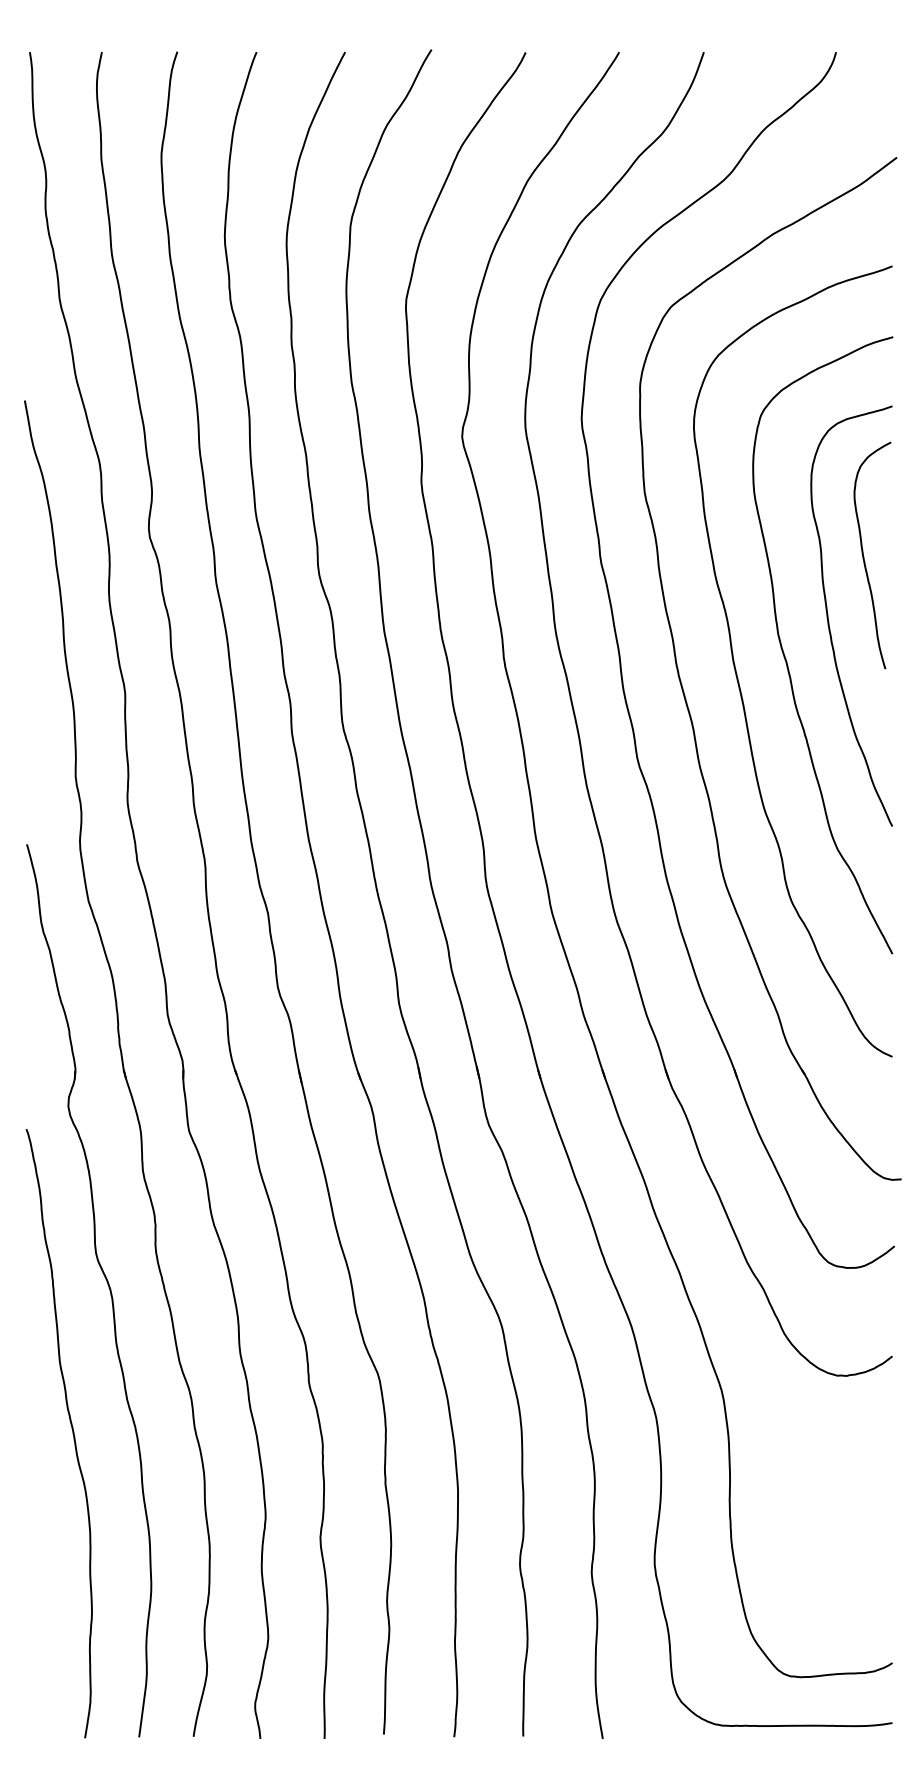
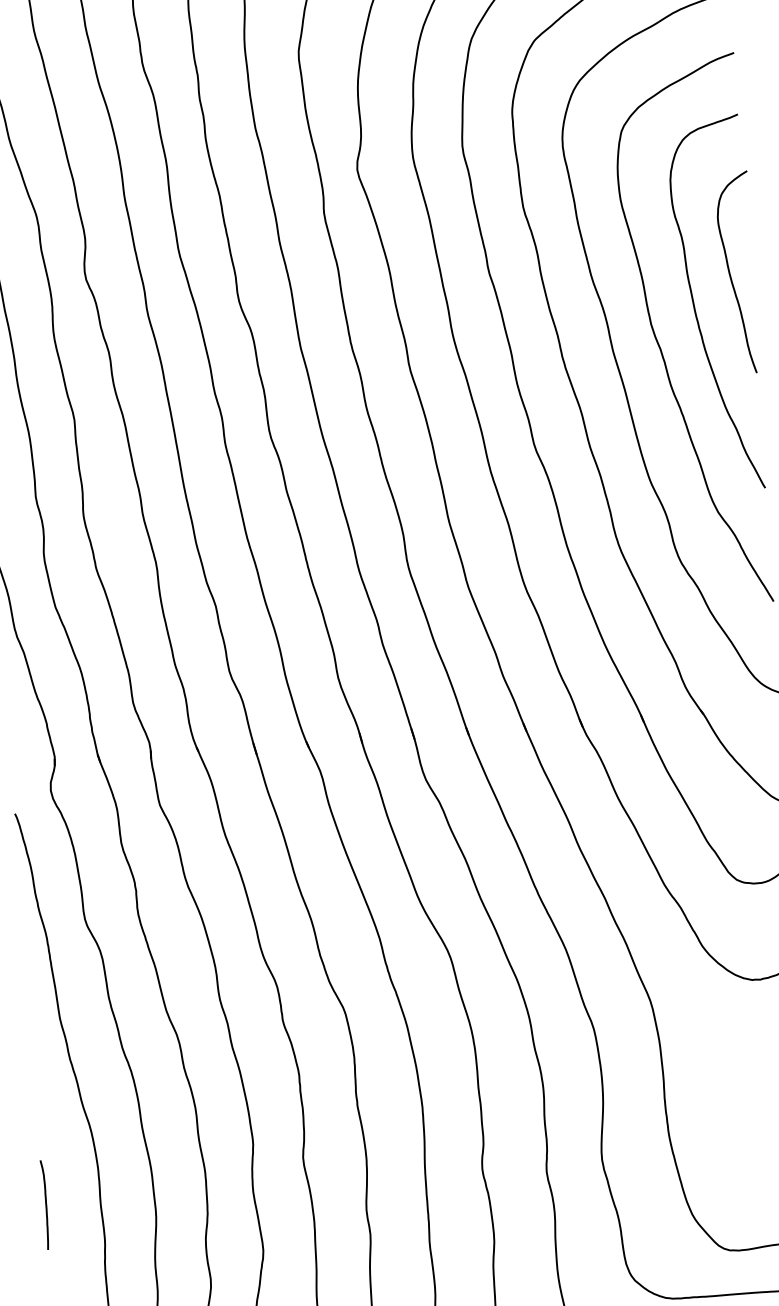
curve: (864, 556) -> (730, 274), moved
curve: (28, 1569) -> (45, 1205), added

